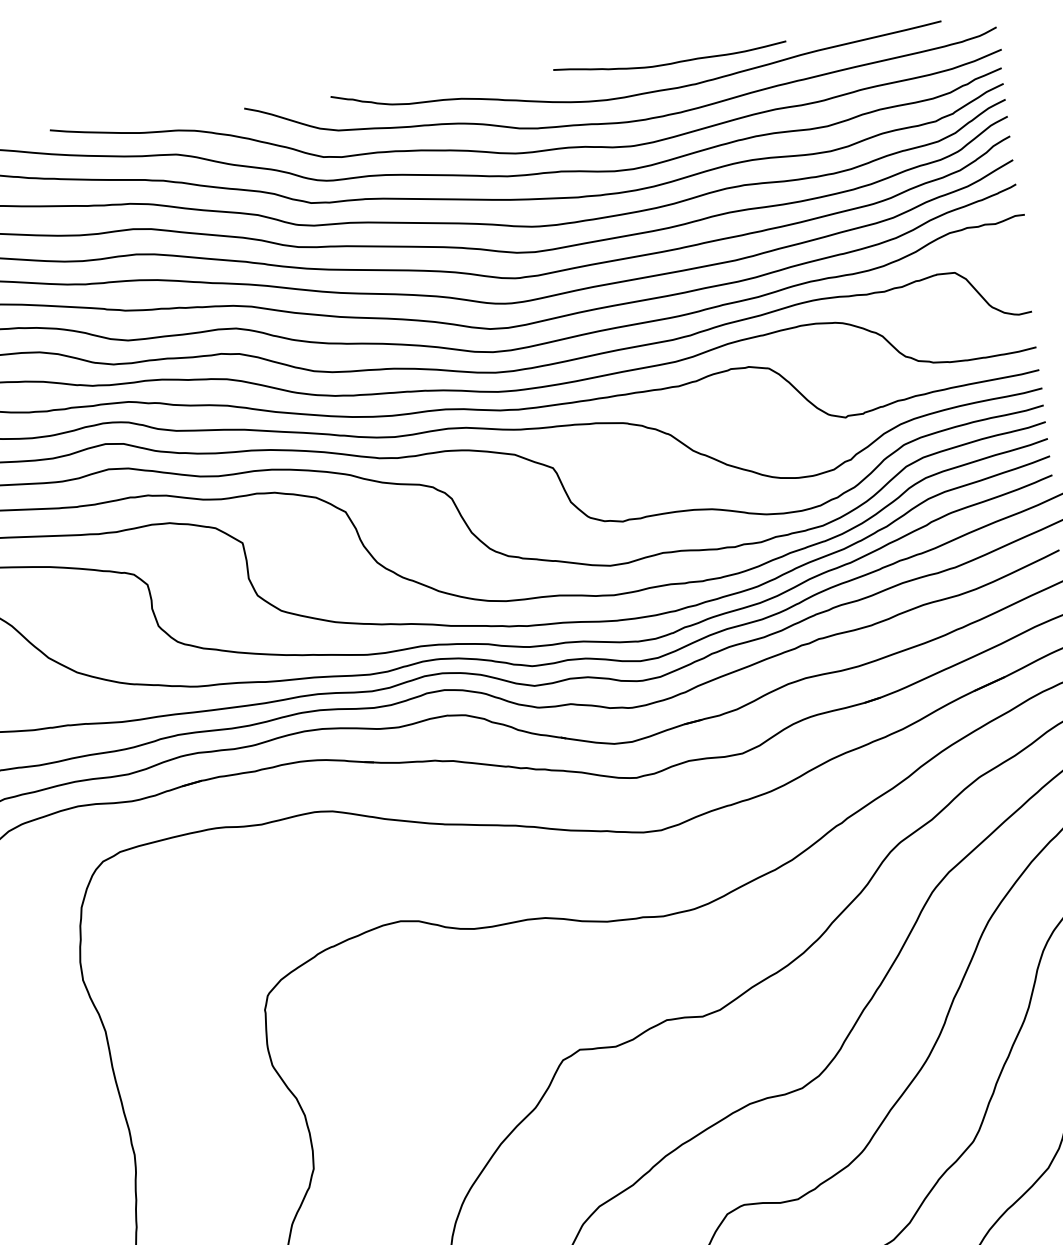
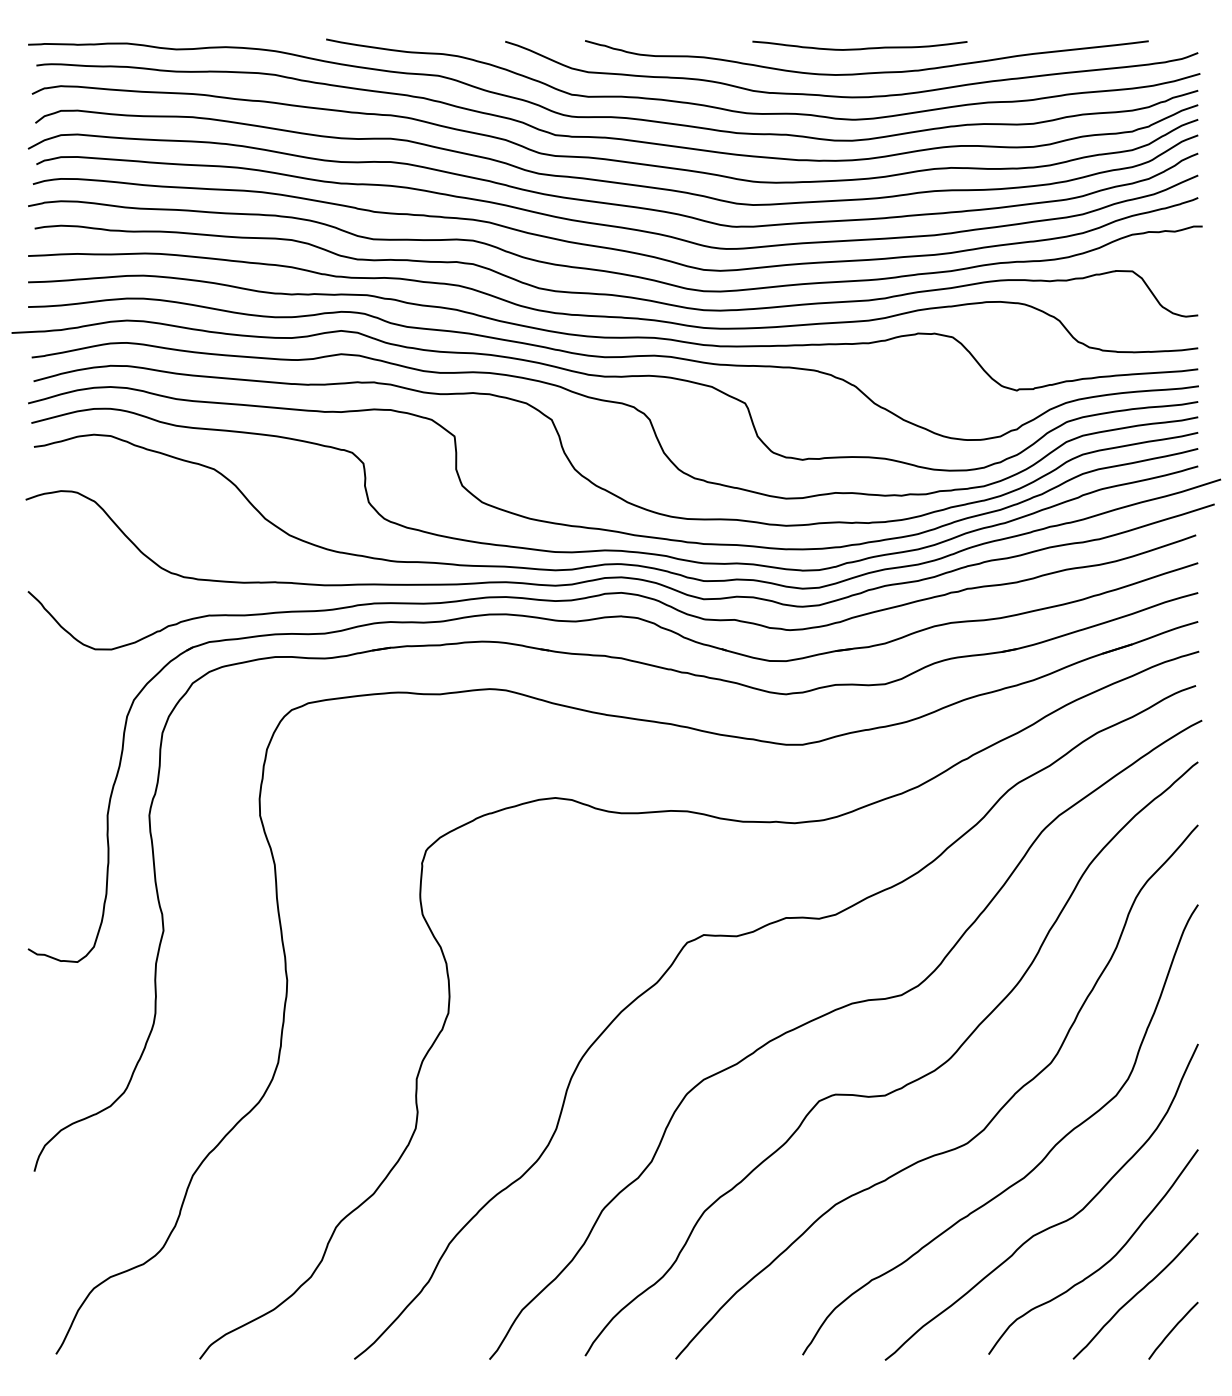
curve: (670, 63) -> (859, 48), moved

